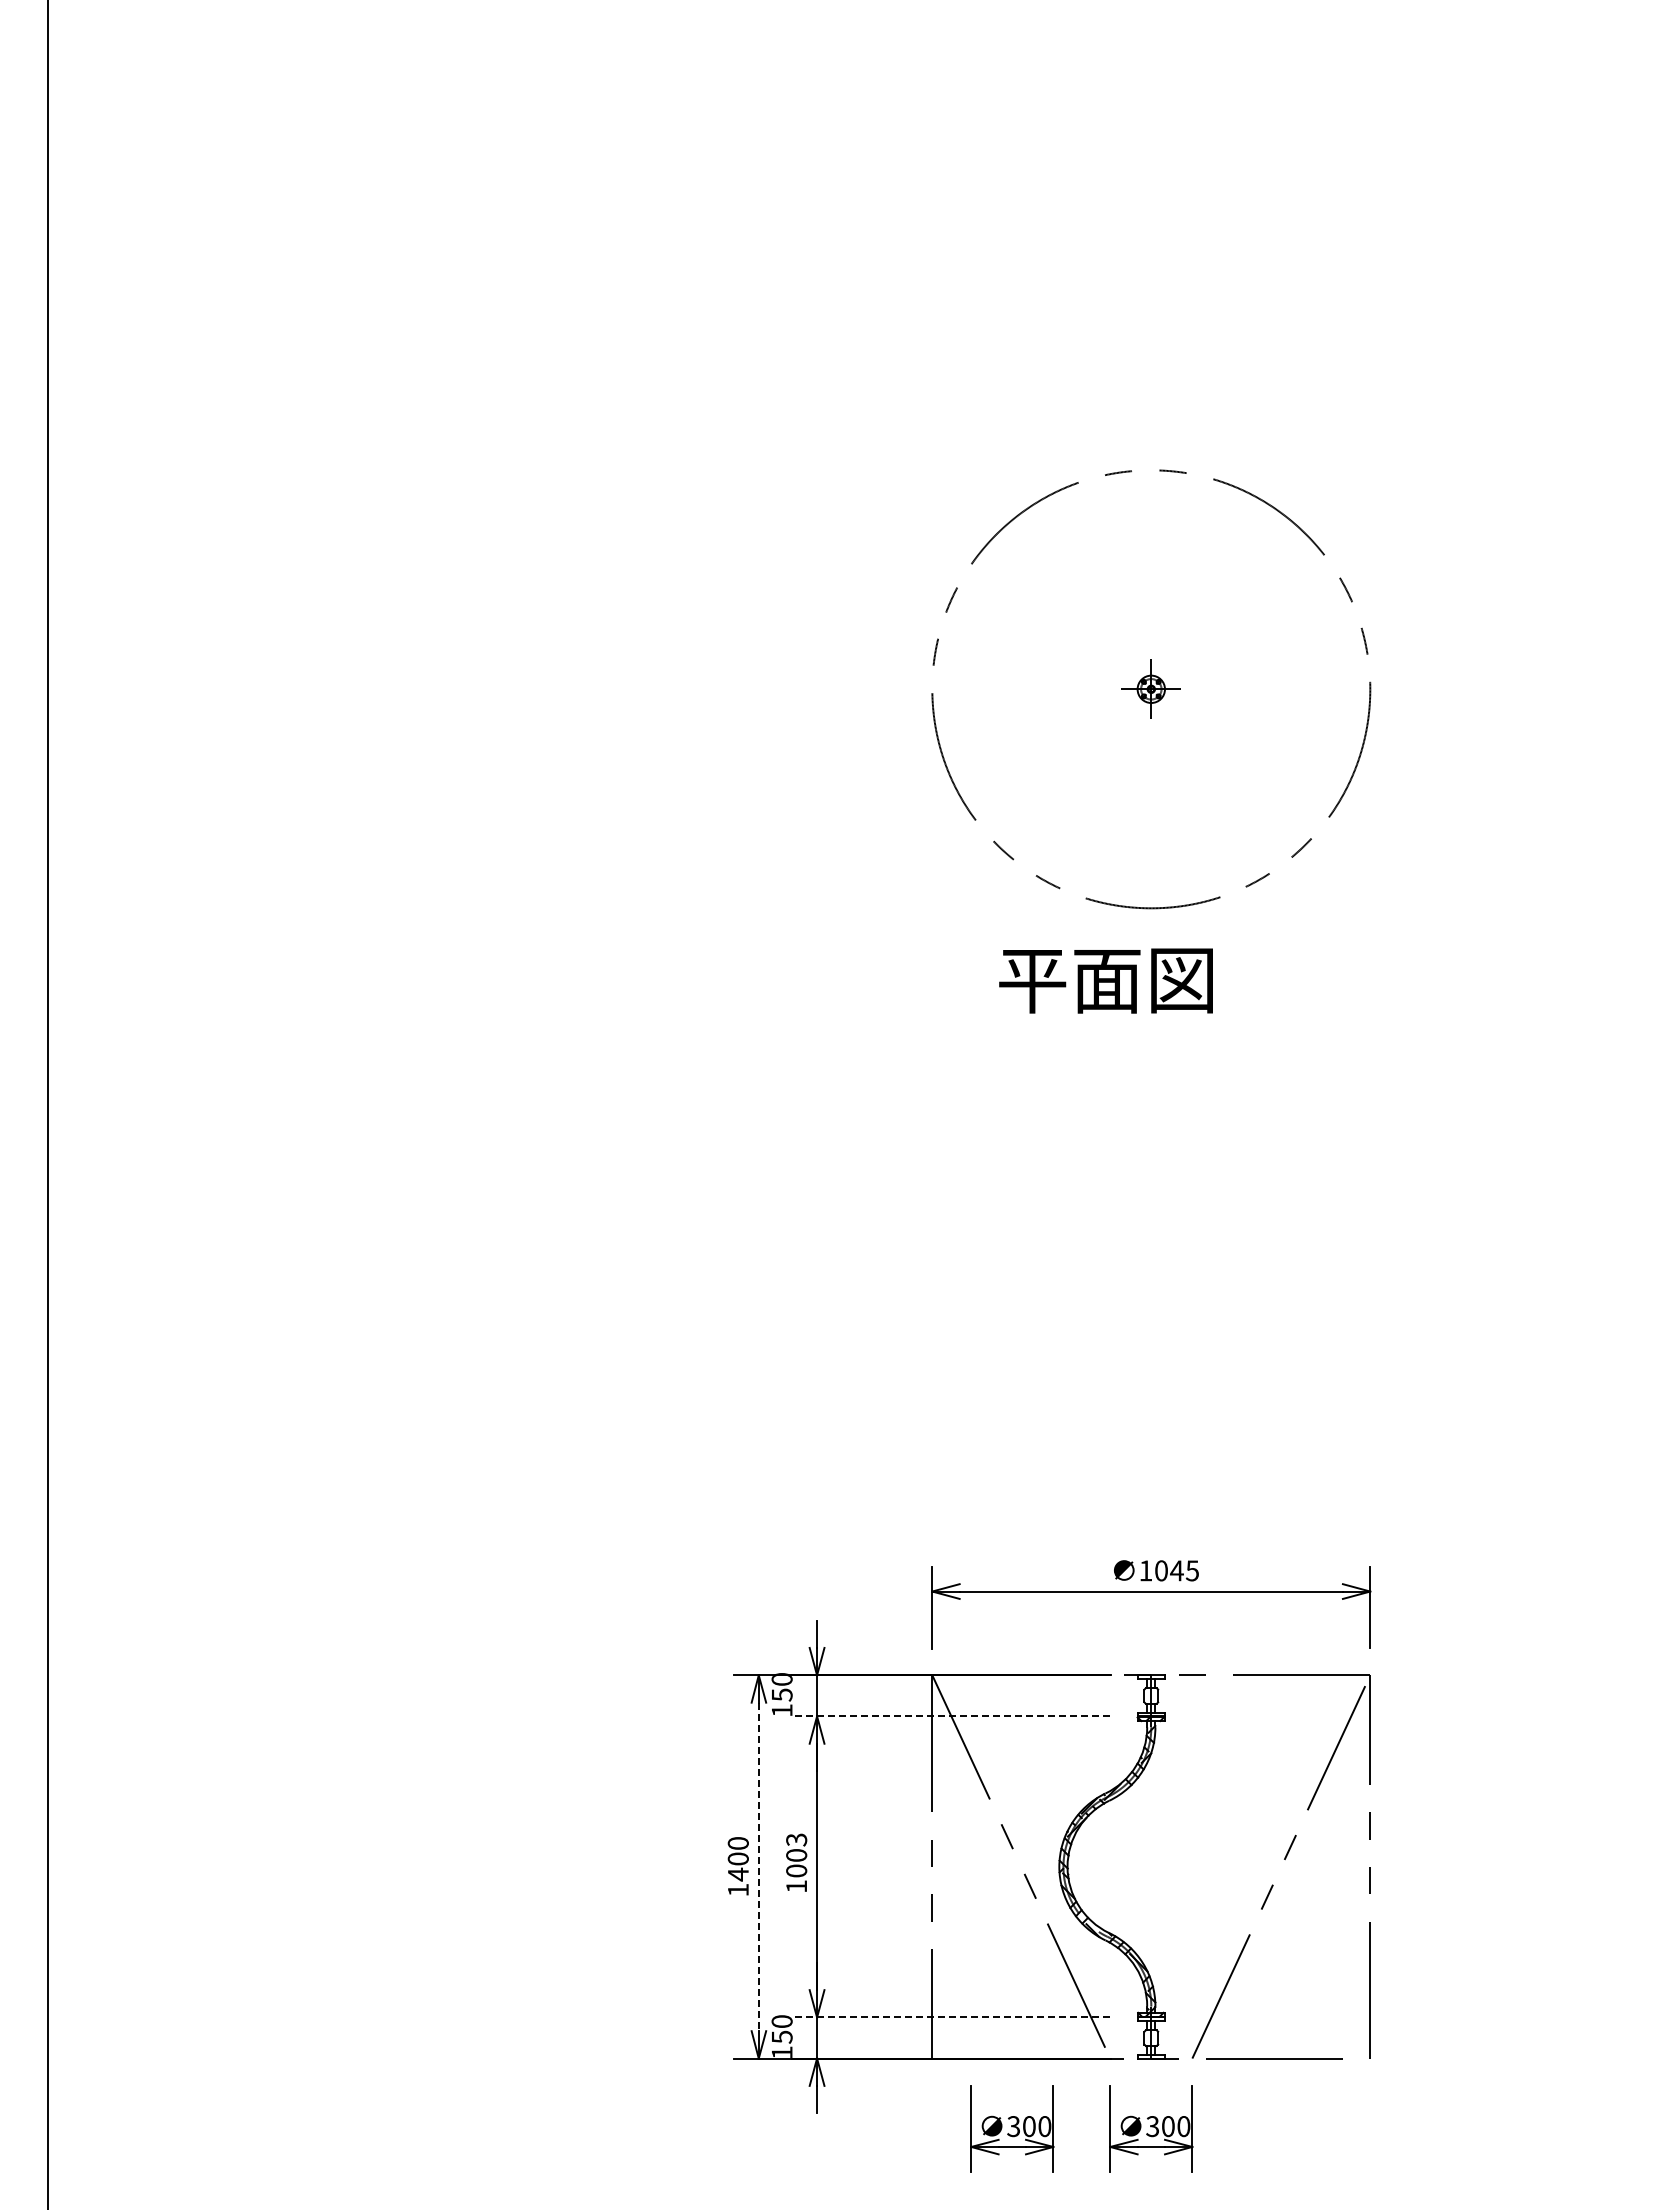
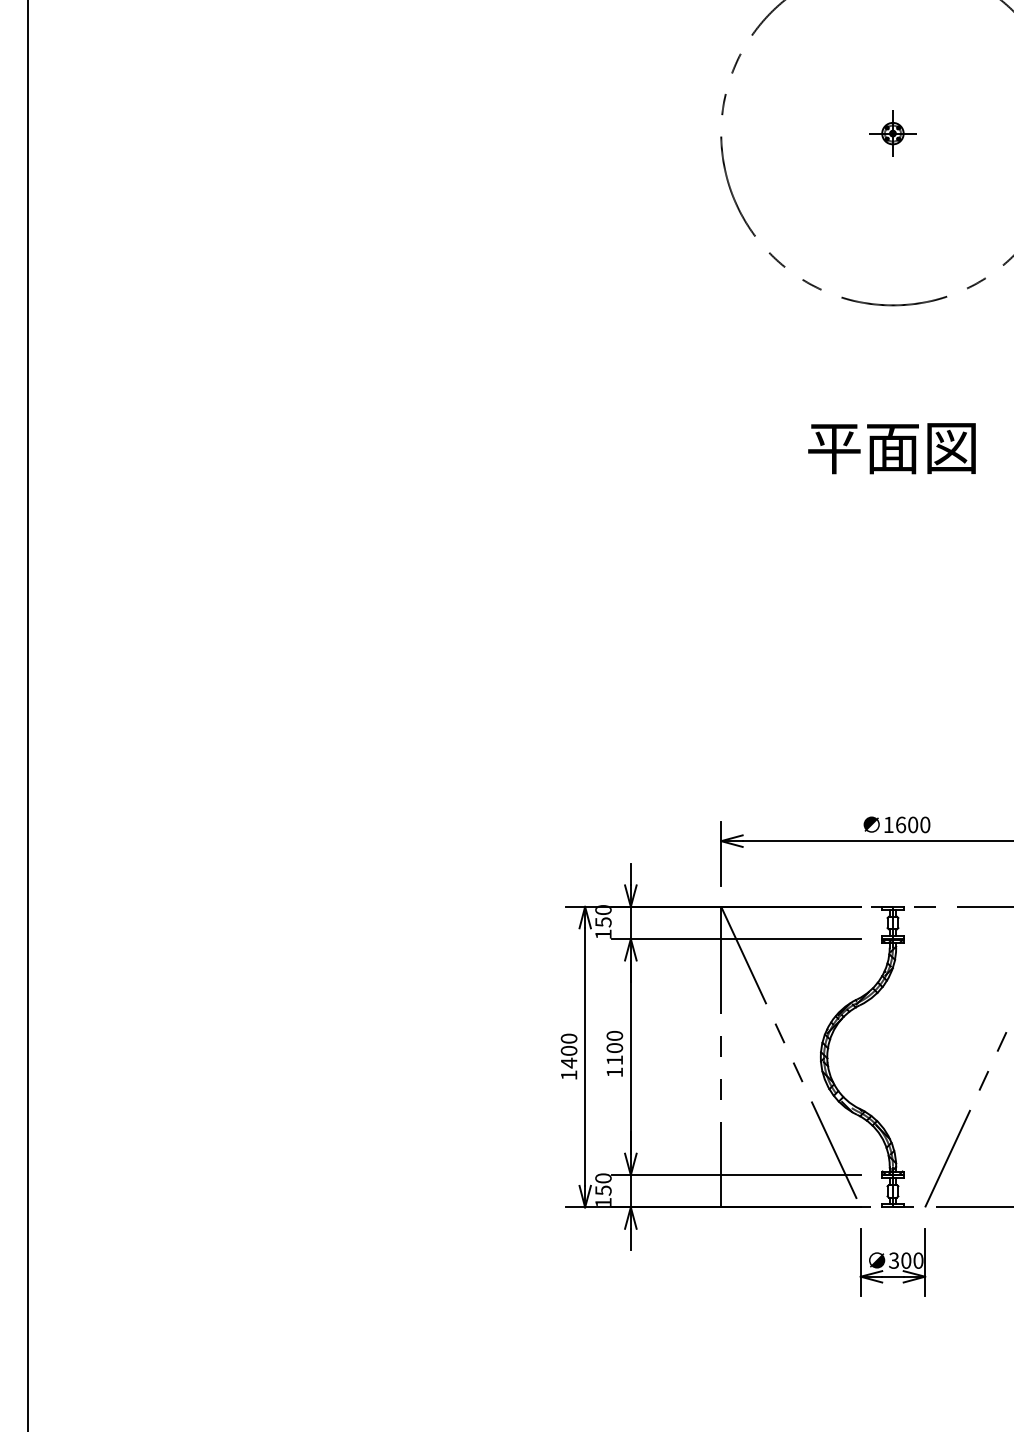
text: (1105, 980) -> (891, 448), moved
text: (1176, 1570) -> (912, 824), 1045 -> 1600
line: (951, 1716) -> (736, 939), dashed -> solid
text: (796, 1855) -> (614, 1048), 1003 -> 1100
line: (758, 1867) -> (584, 1057), dashed -> solid
line: (951, 2017) -> (736, 1175), dashed -> solid
part: (1012, 2128) -> (784, 1262), removed

